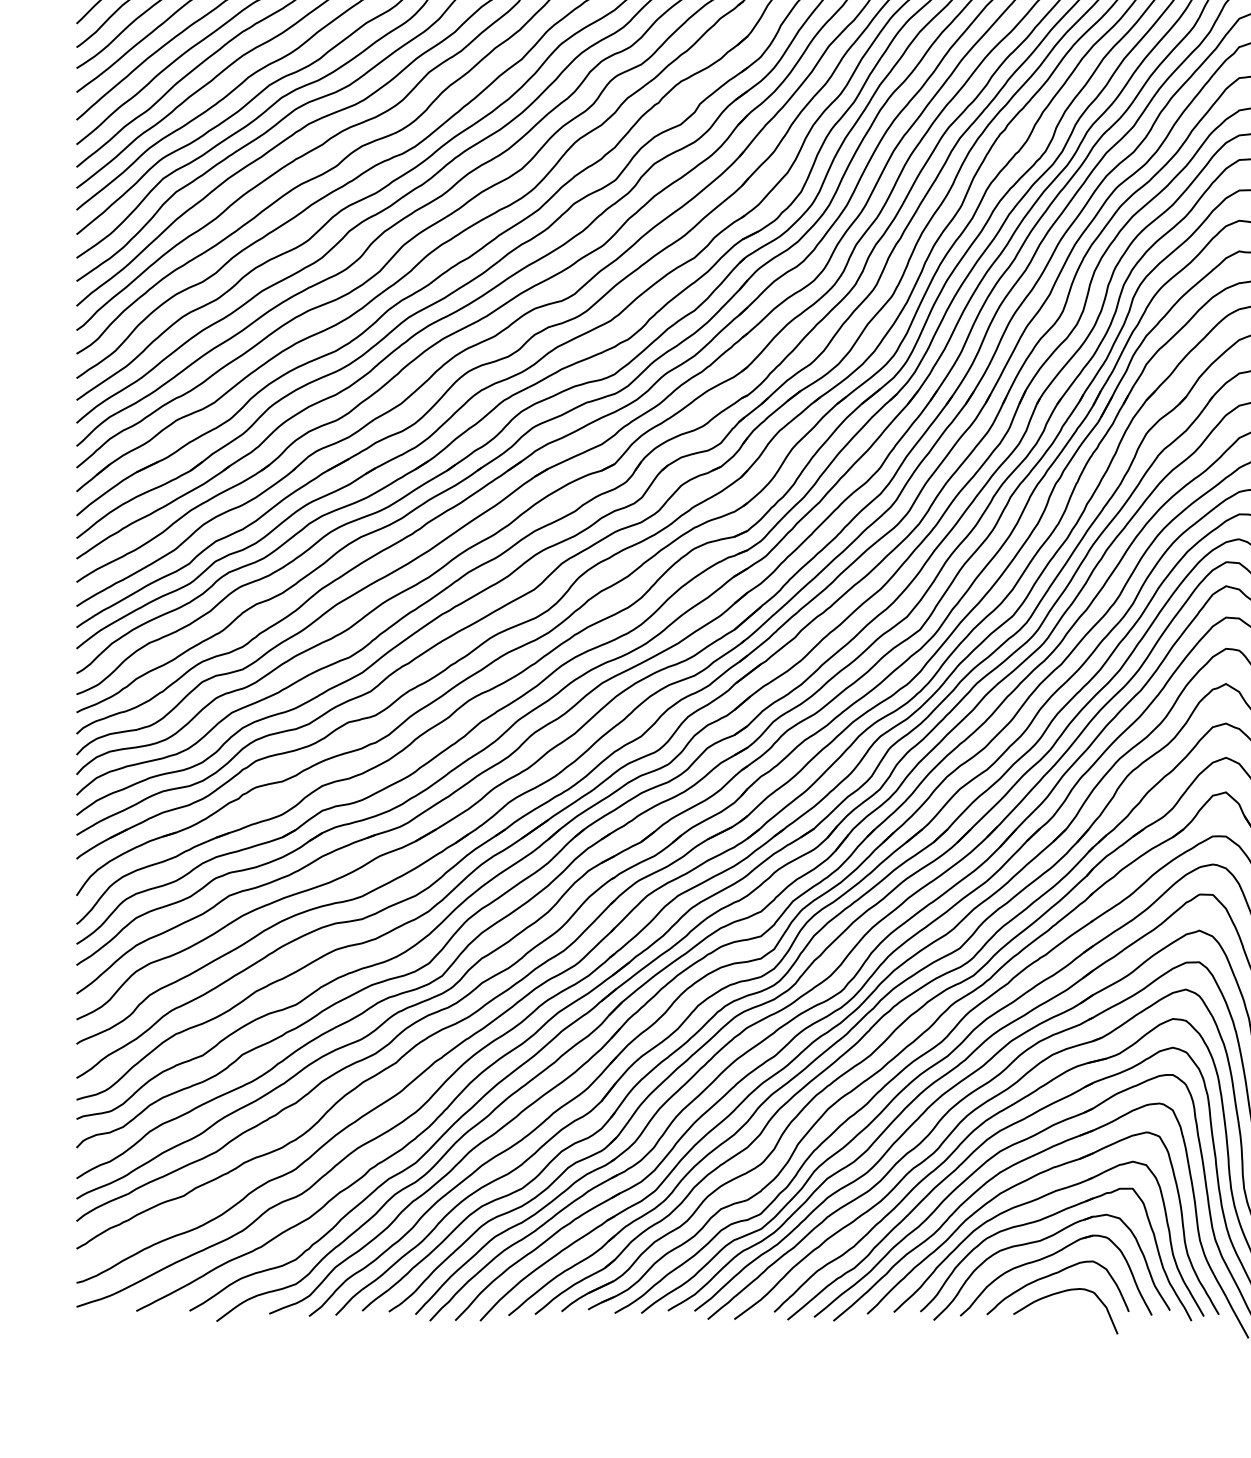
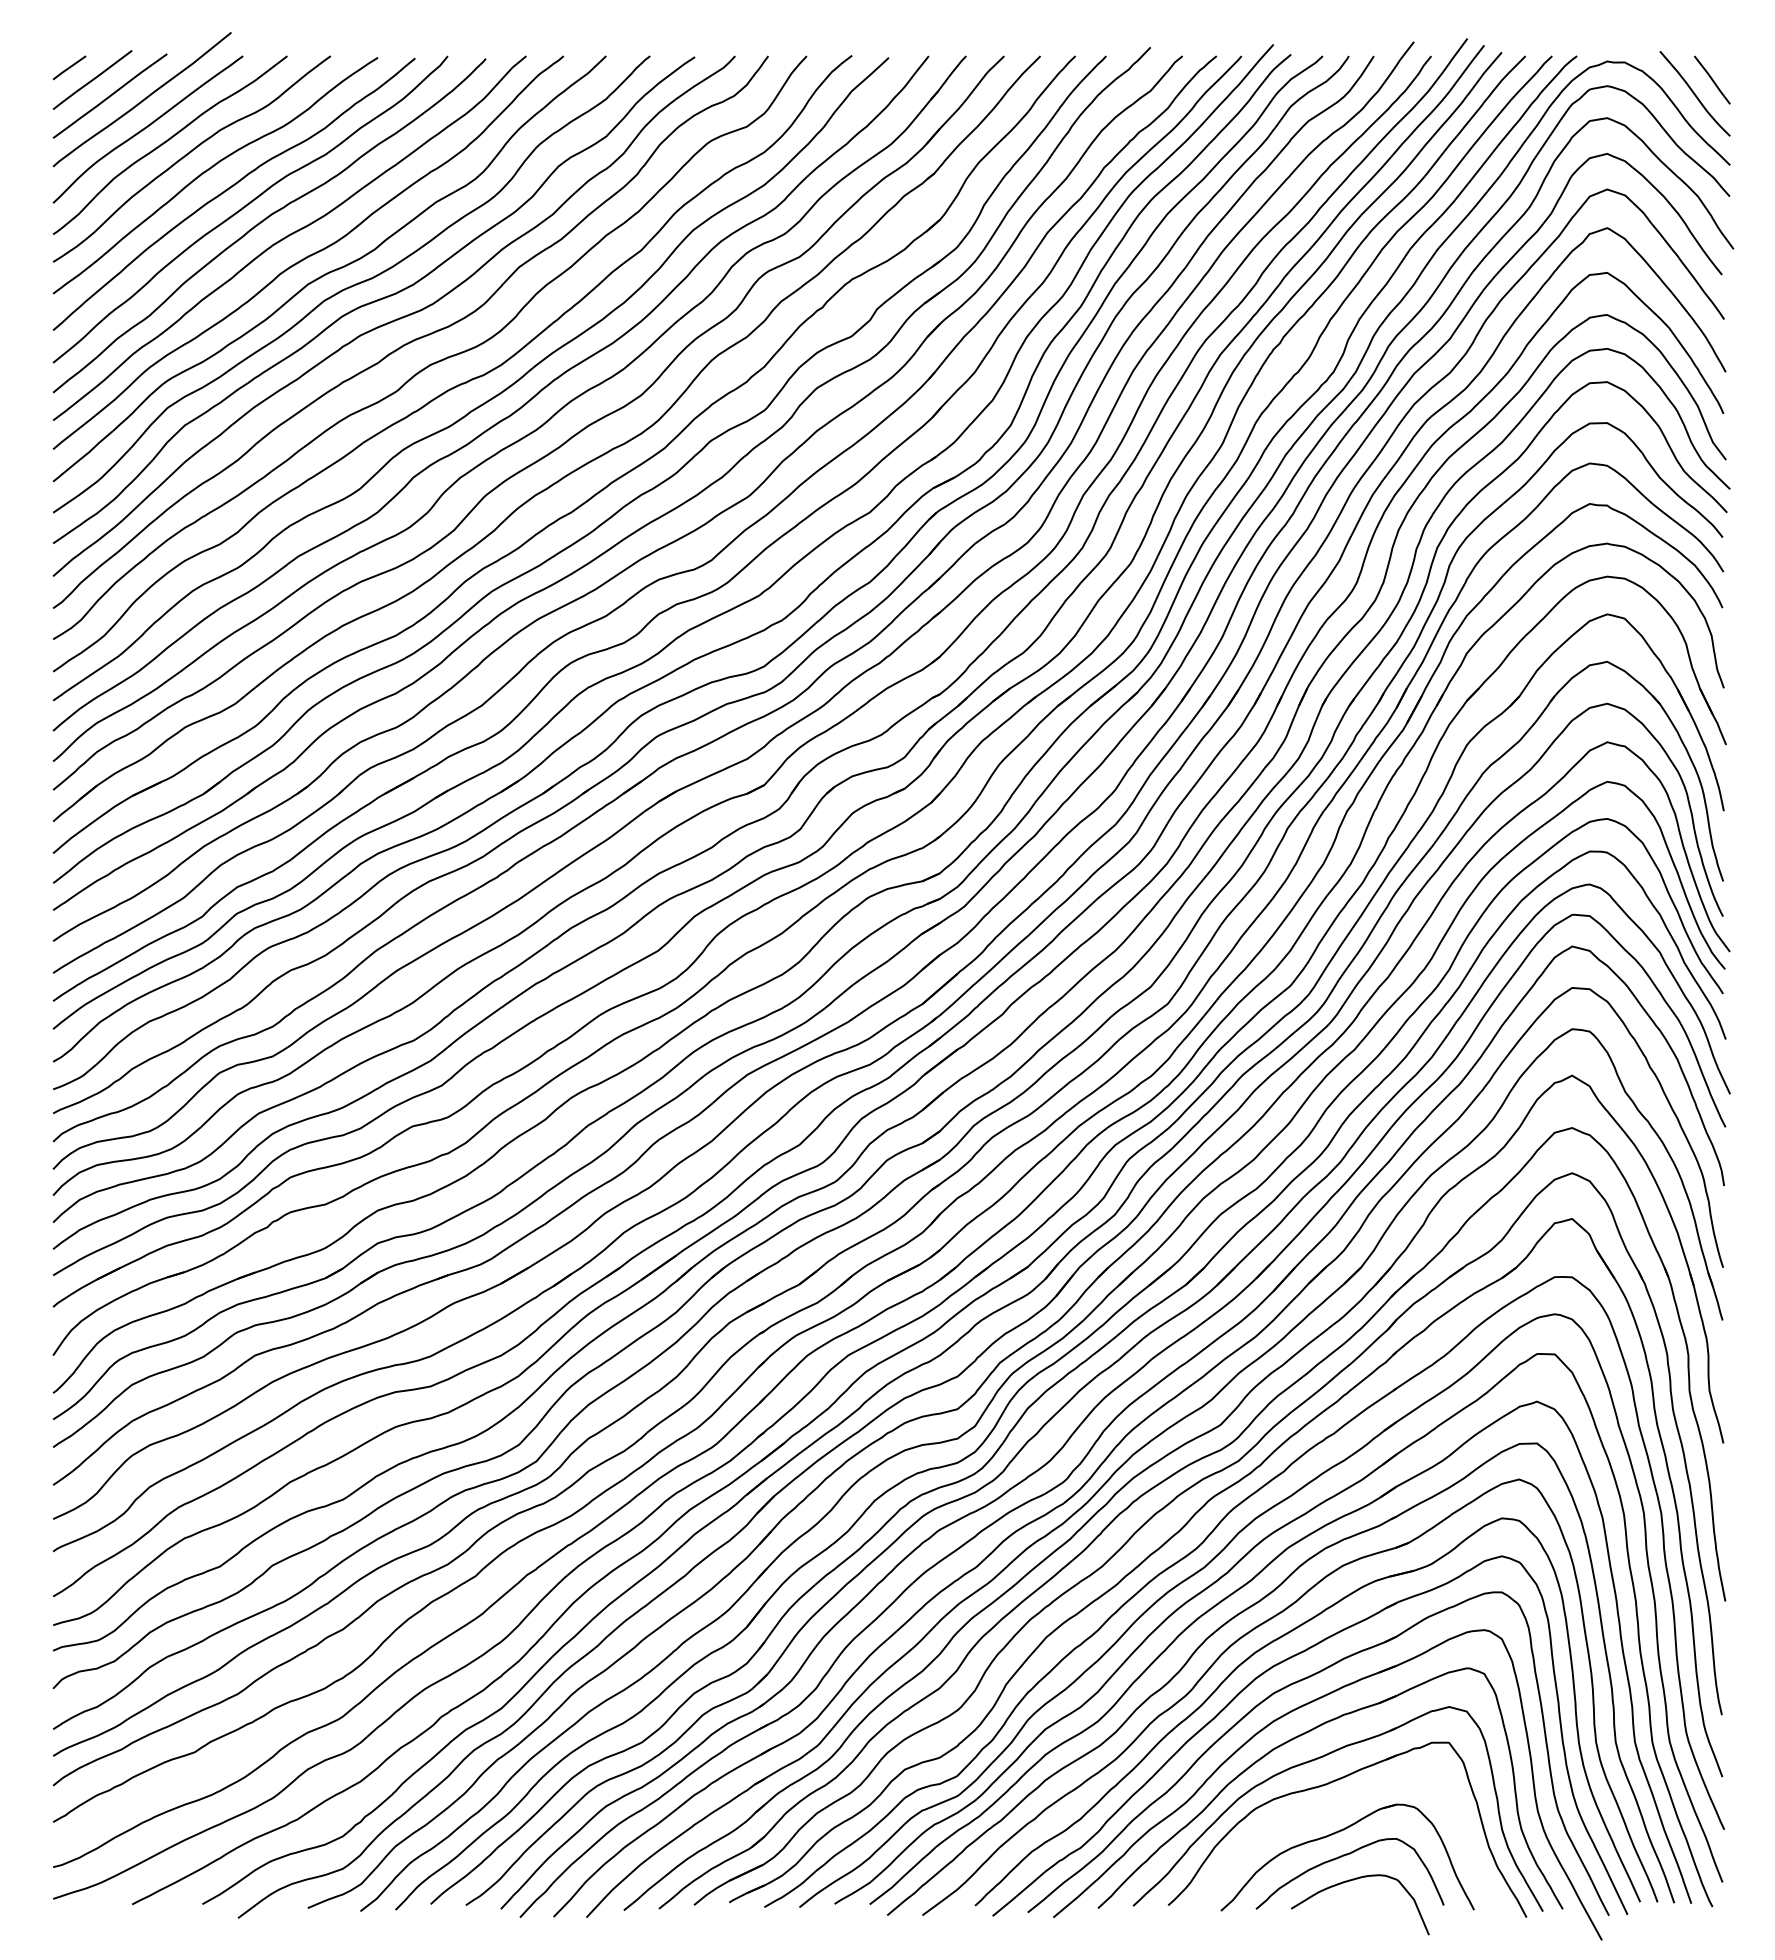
part: (1040, 1241) -> (1327, 1812), removed

